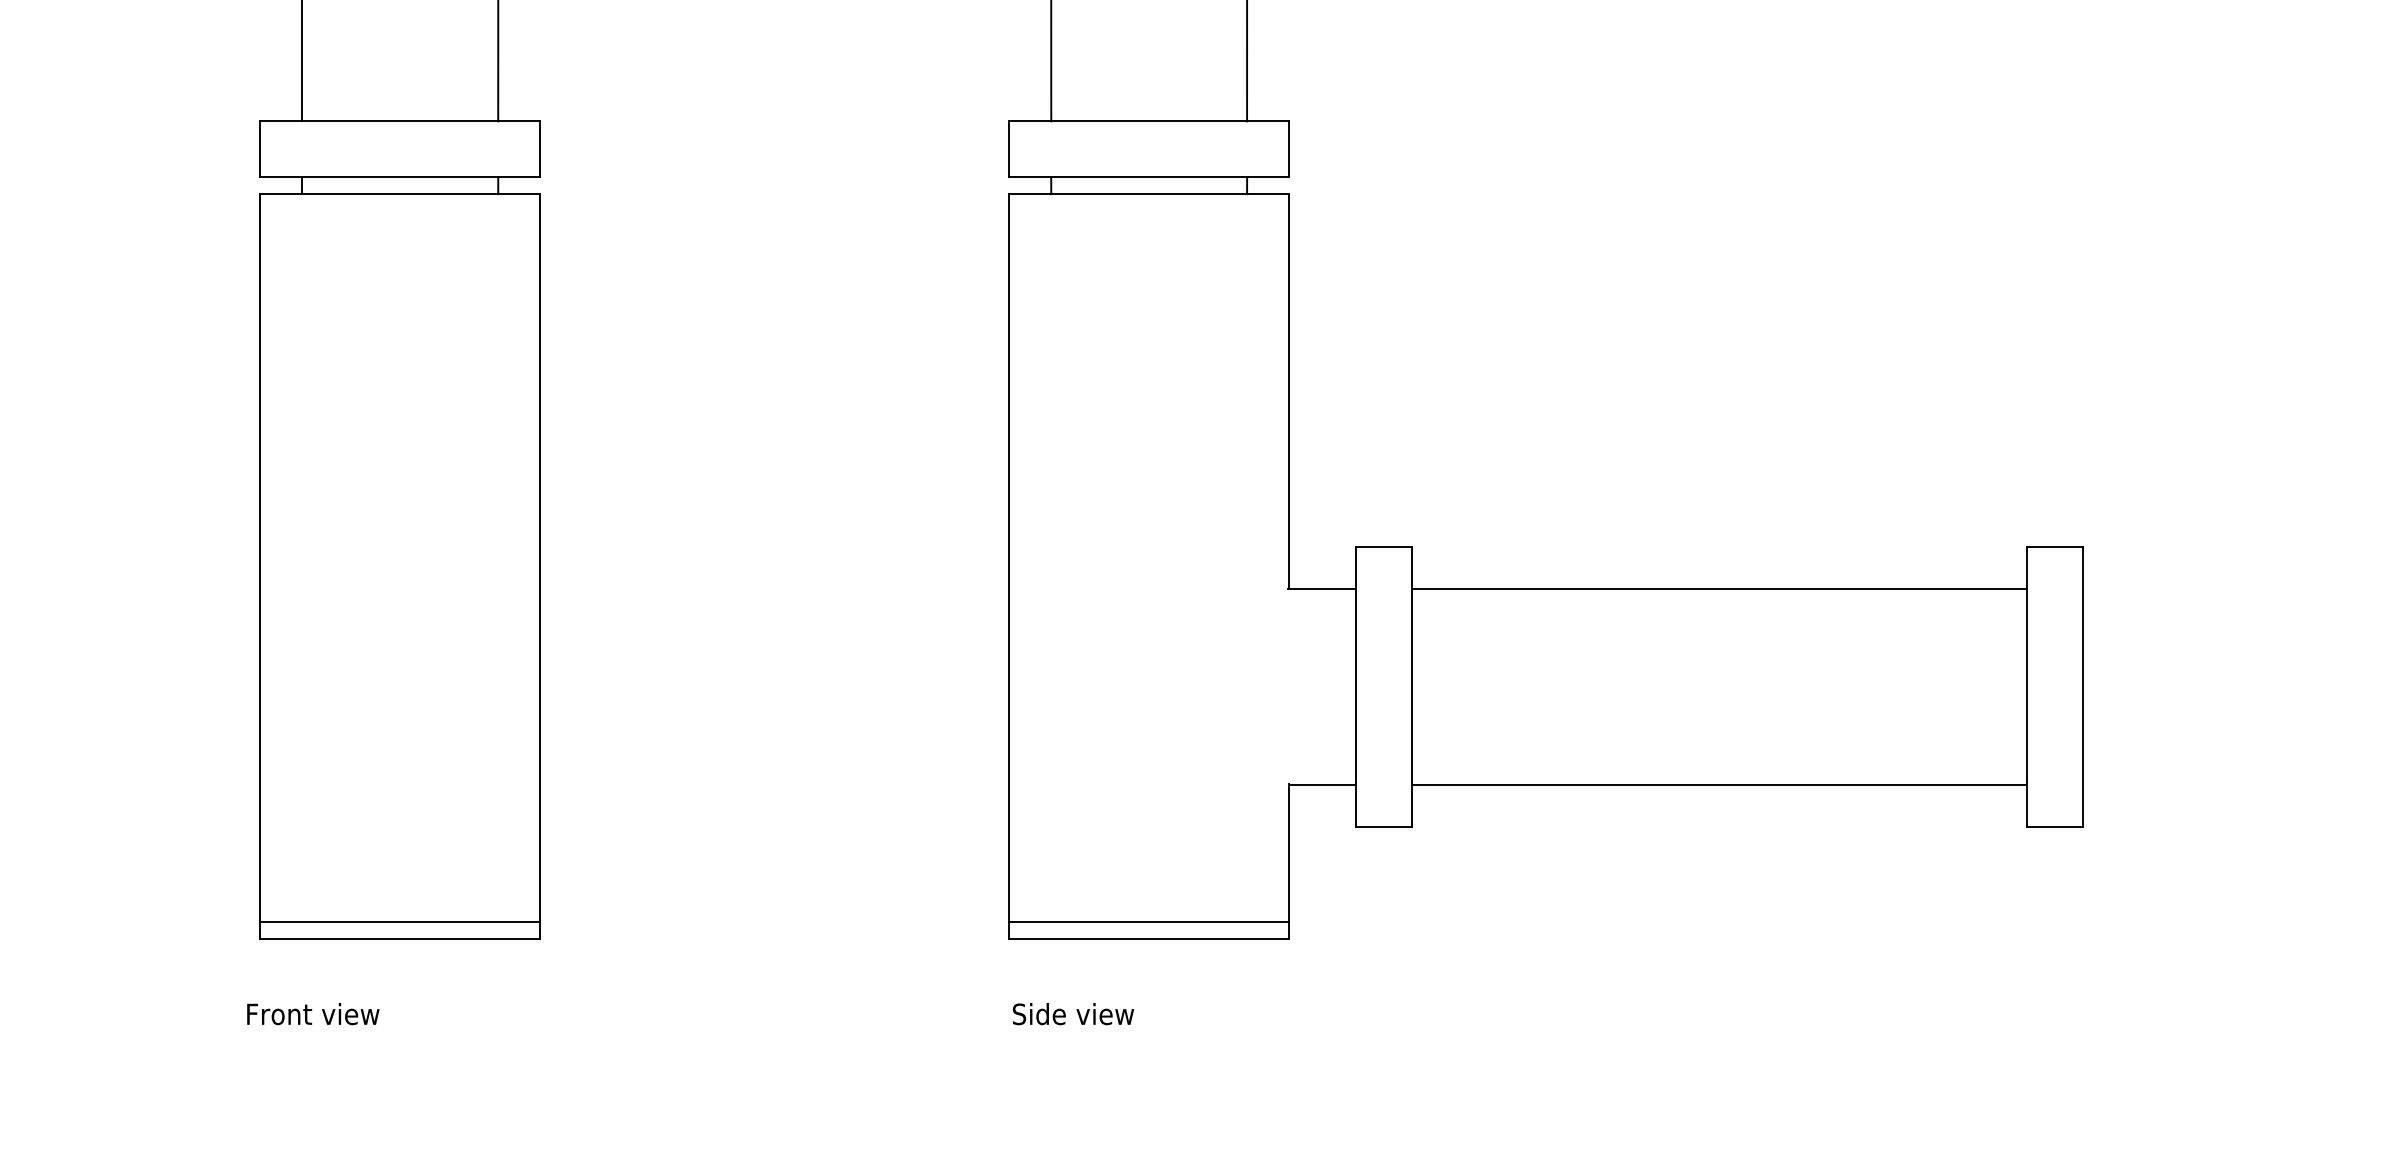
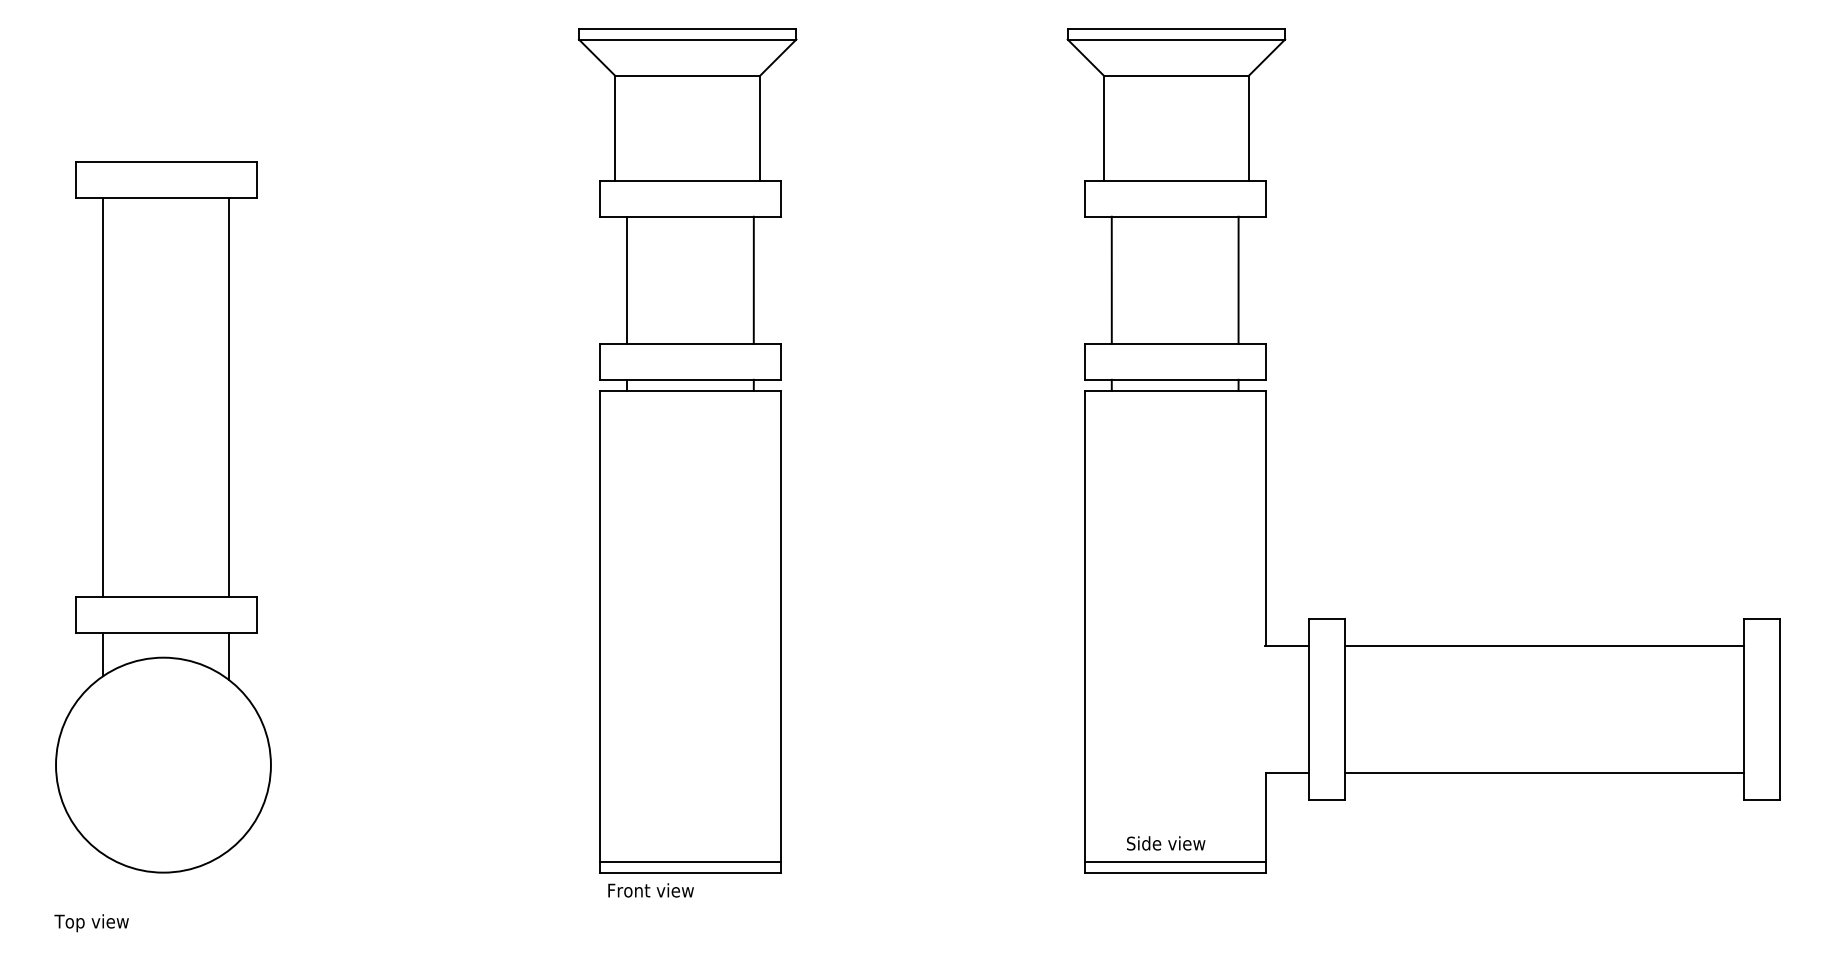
text: (312, 1014) -> (650, 890), moved
text: (1073, 1014) -> (1166, 843), moved

